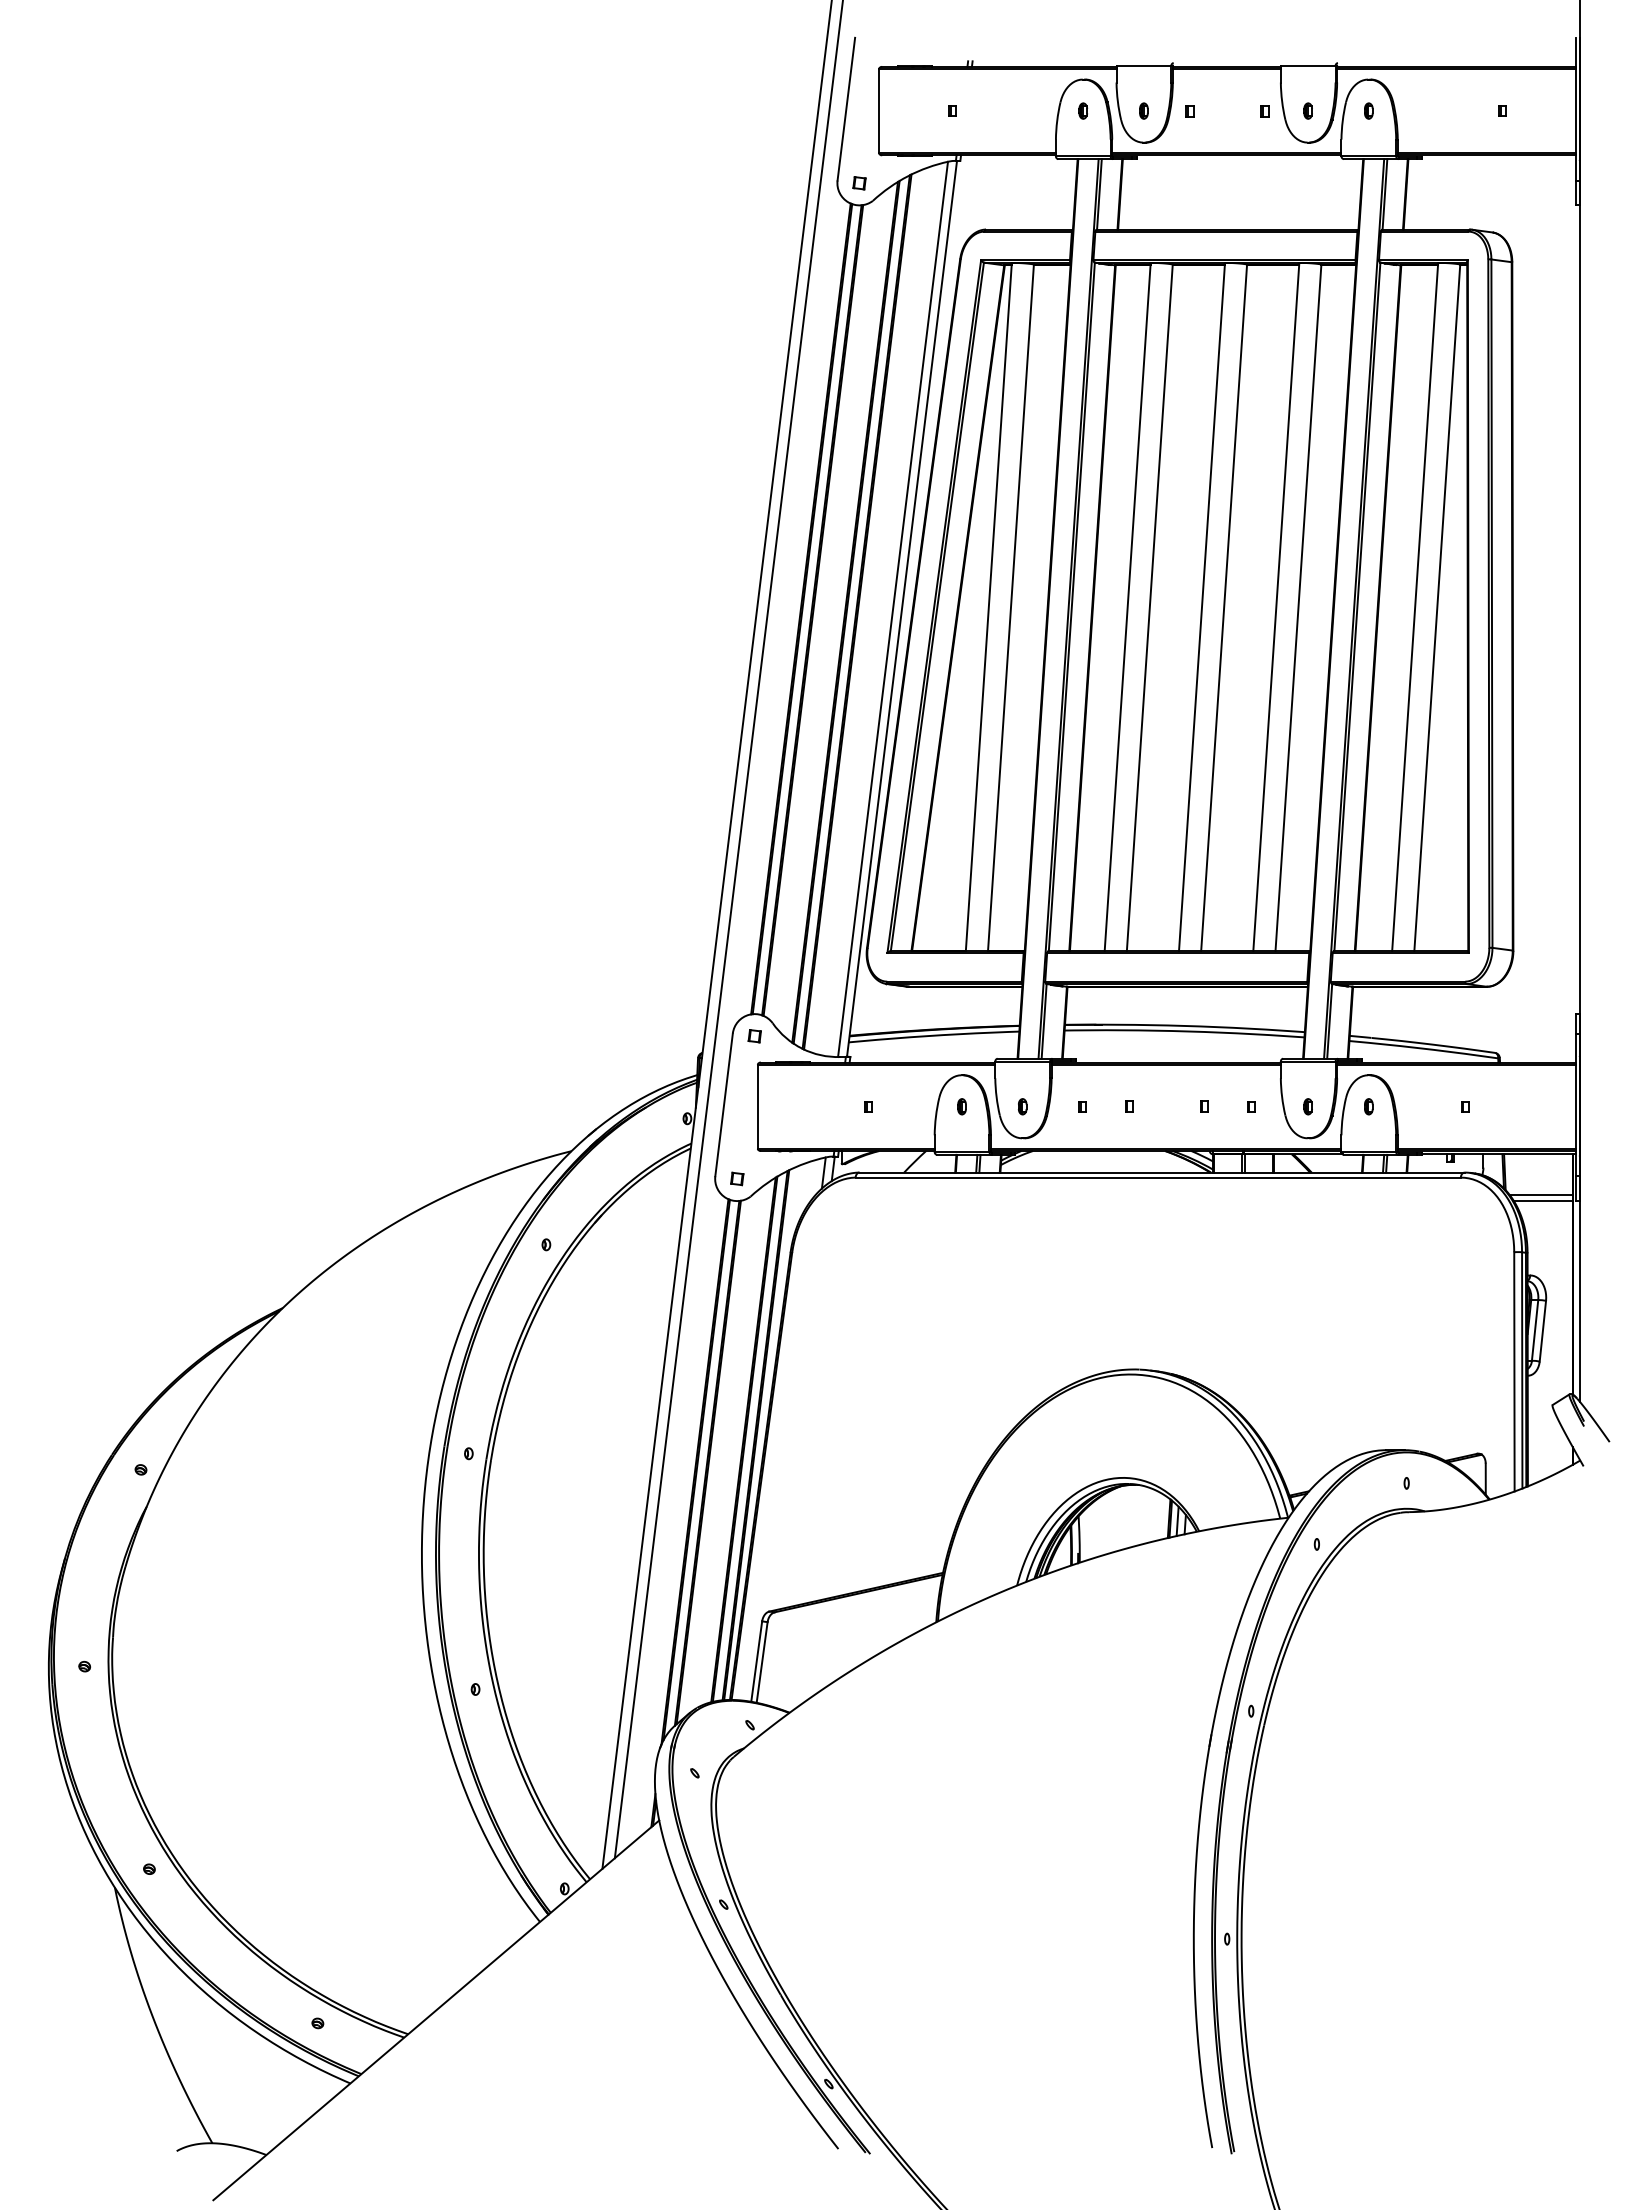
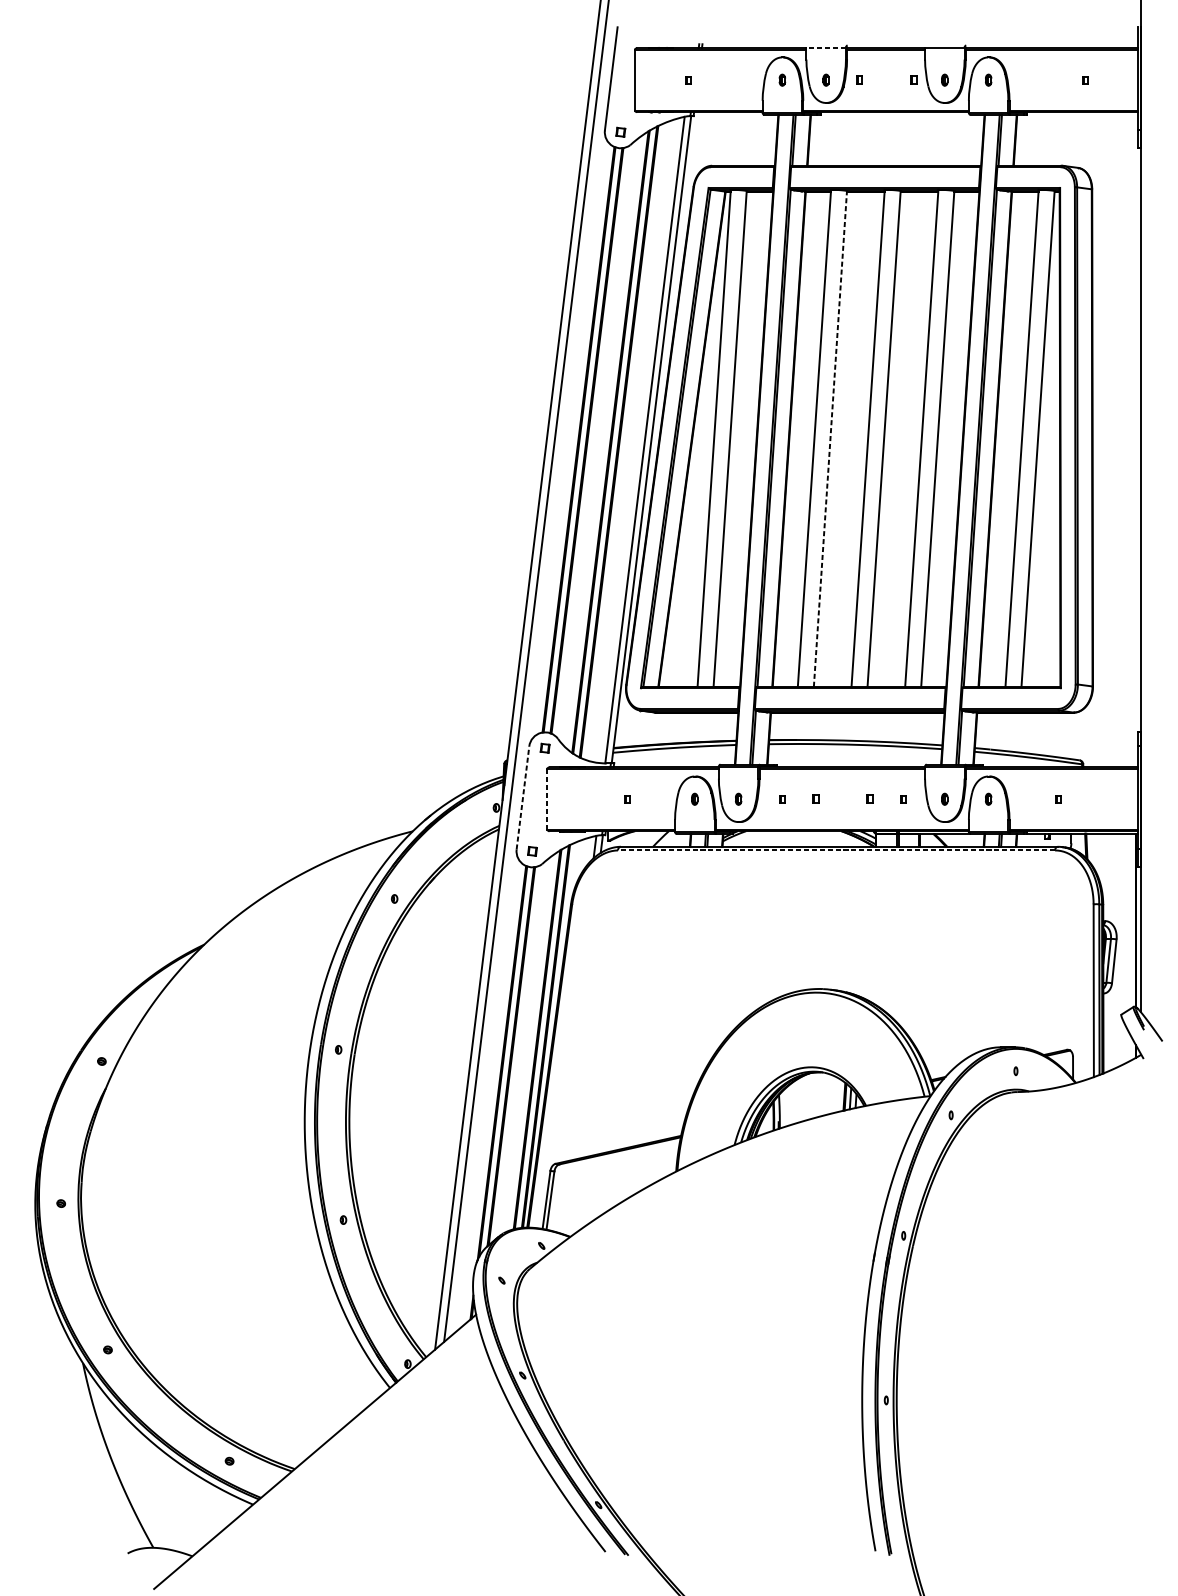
line: (1143, 66) -> (825, 47), solid -> dashed
line: (1149, 607) -> (830, 438), solid -> dashed
line: (724, 1104) -> (523, 797), solid -> dashed
line: (757, 1107) -> (547, 799), solid -> dashed
line: (1158, 1177) -> (836, 850), solid -> dashed
line: (1540, 1195) -> (1112, 863), removed
line: (1542, 1200) -> (1114, 866), removed

